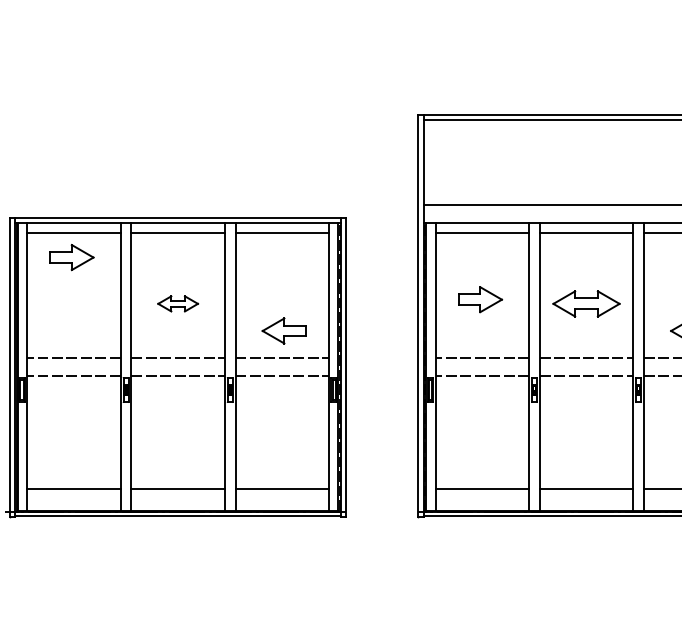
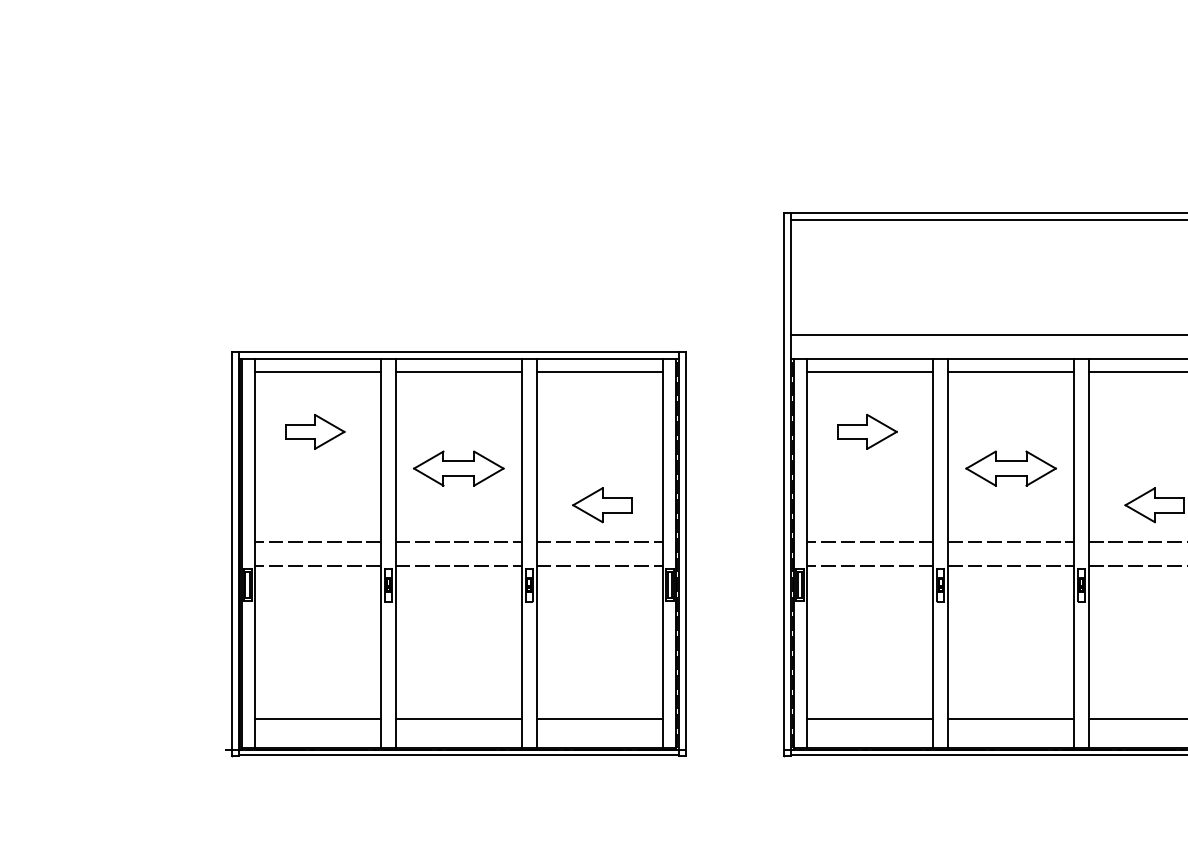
part: (72, 257) -> (315, 431), moved
part: (480, 299) -> (867, 431), moved
part: (177, 303) -> (458, 468), size x1.67

